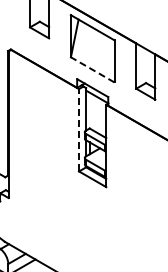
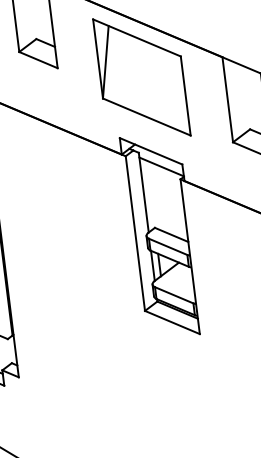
line: (92, 69) -> (146, 116), dashed -> solid
line: (79, 129) -> (135, 232), dashed -> solid

